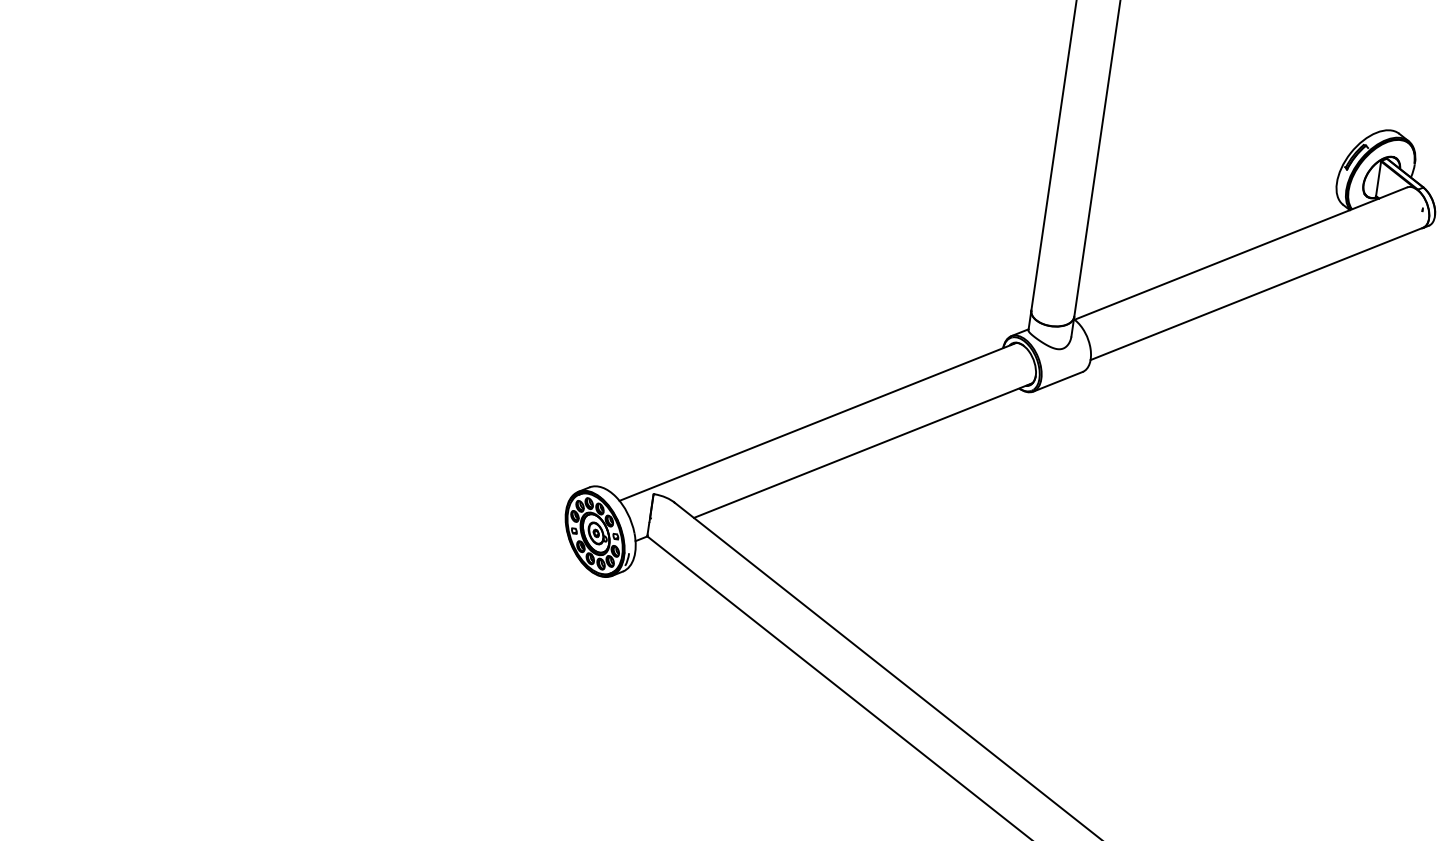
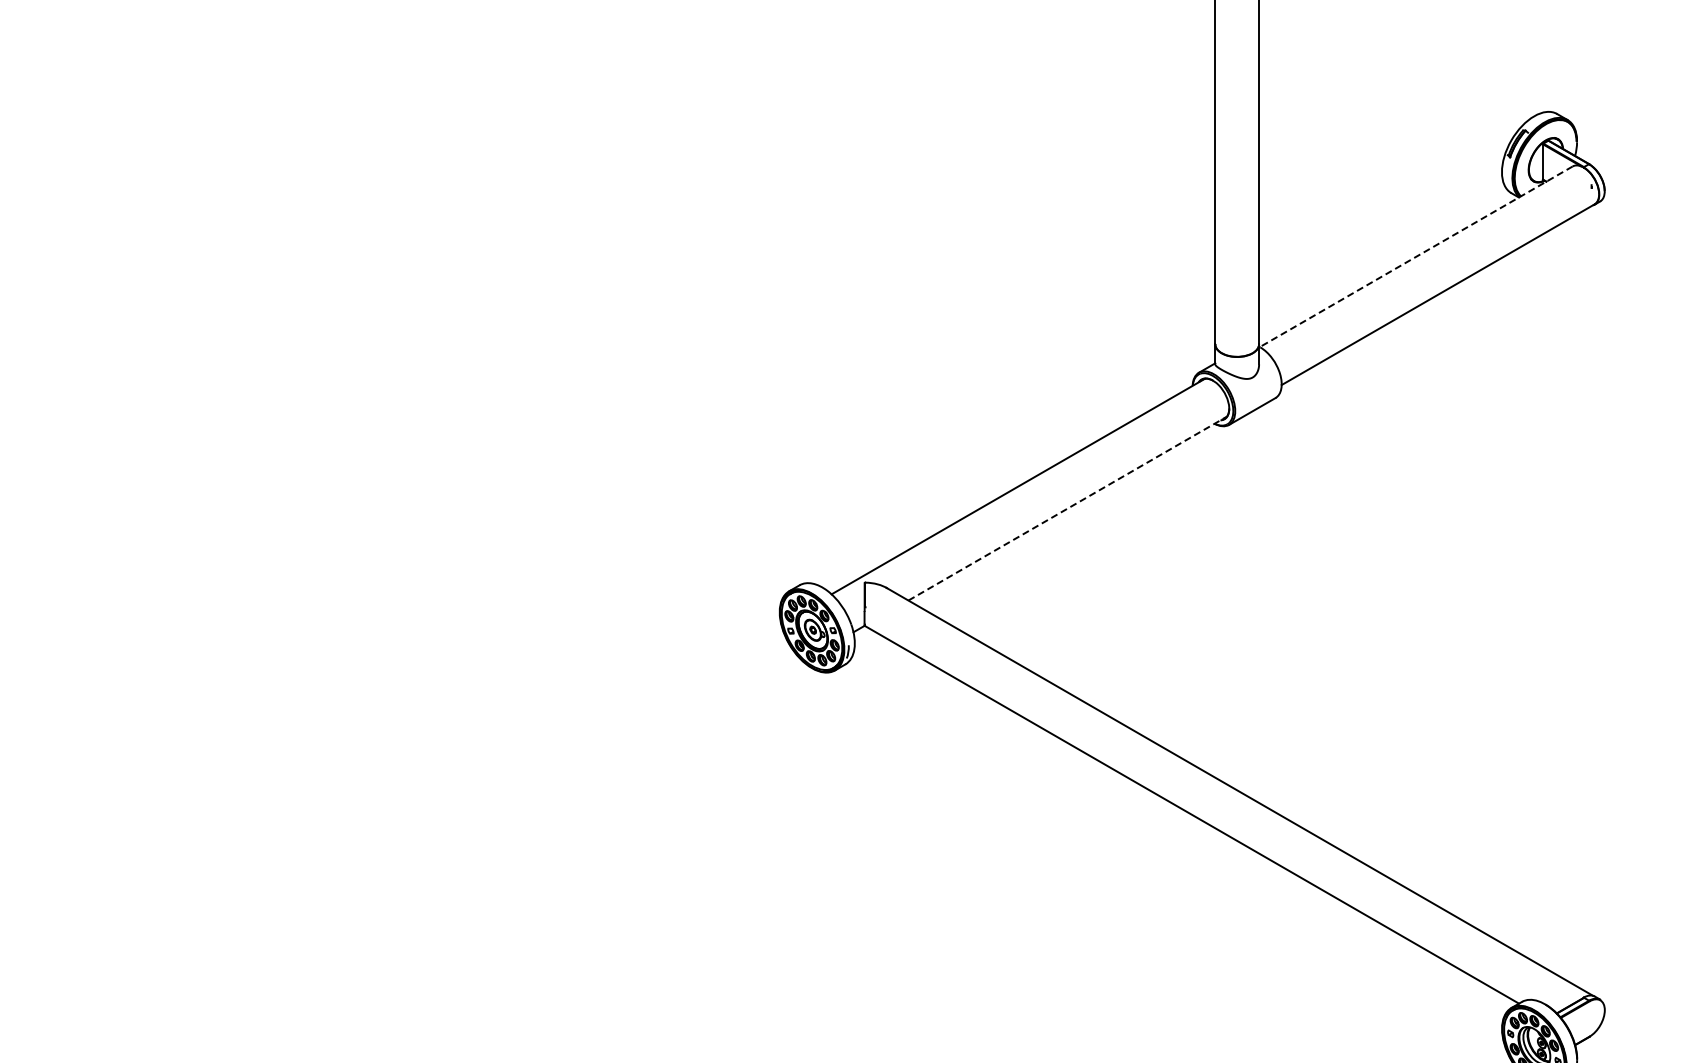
line: (1241, 253) -> (1416, 256), solid -> dashed
line: (863, 450) -> (1067, 508), solid -> dashed

